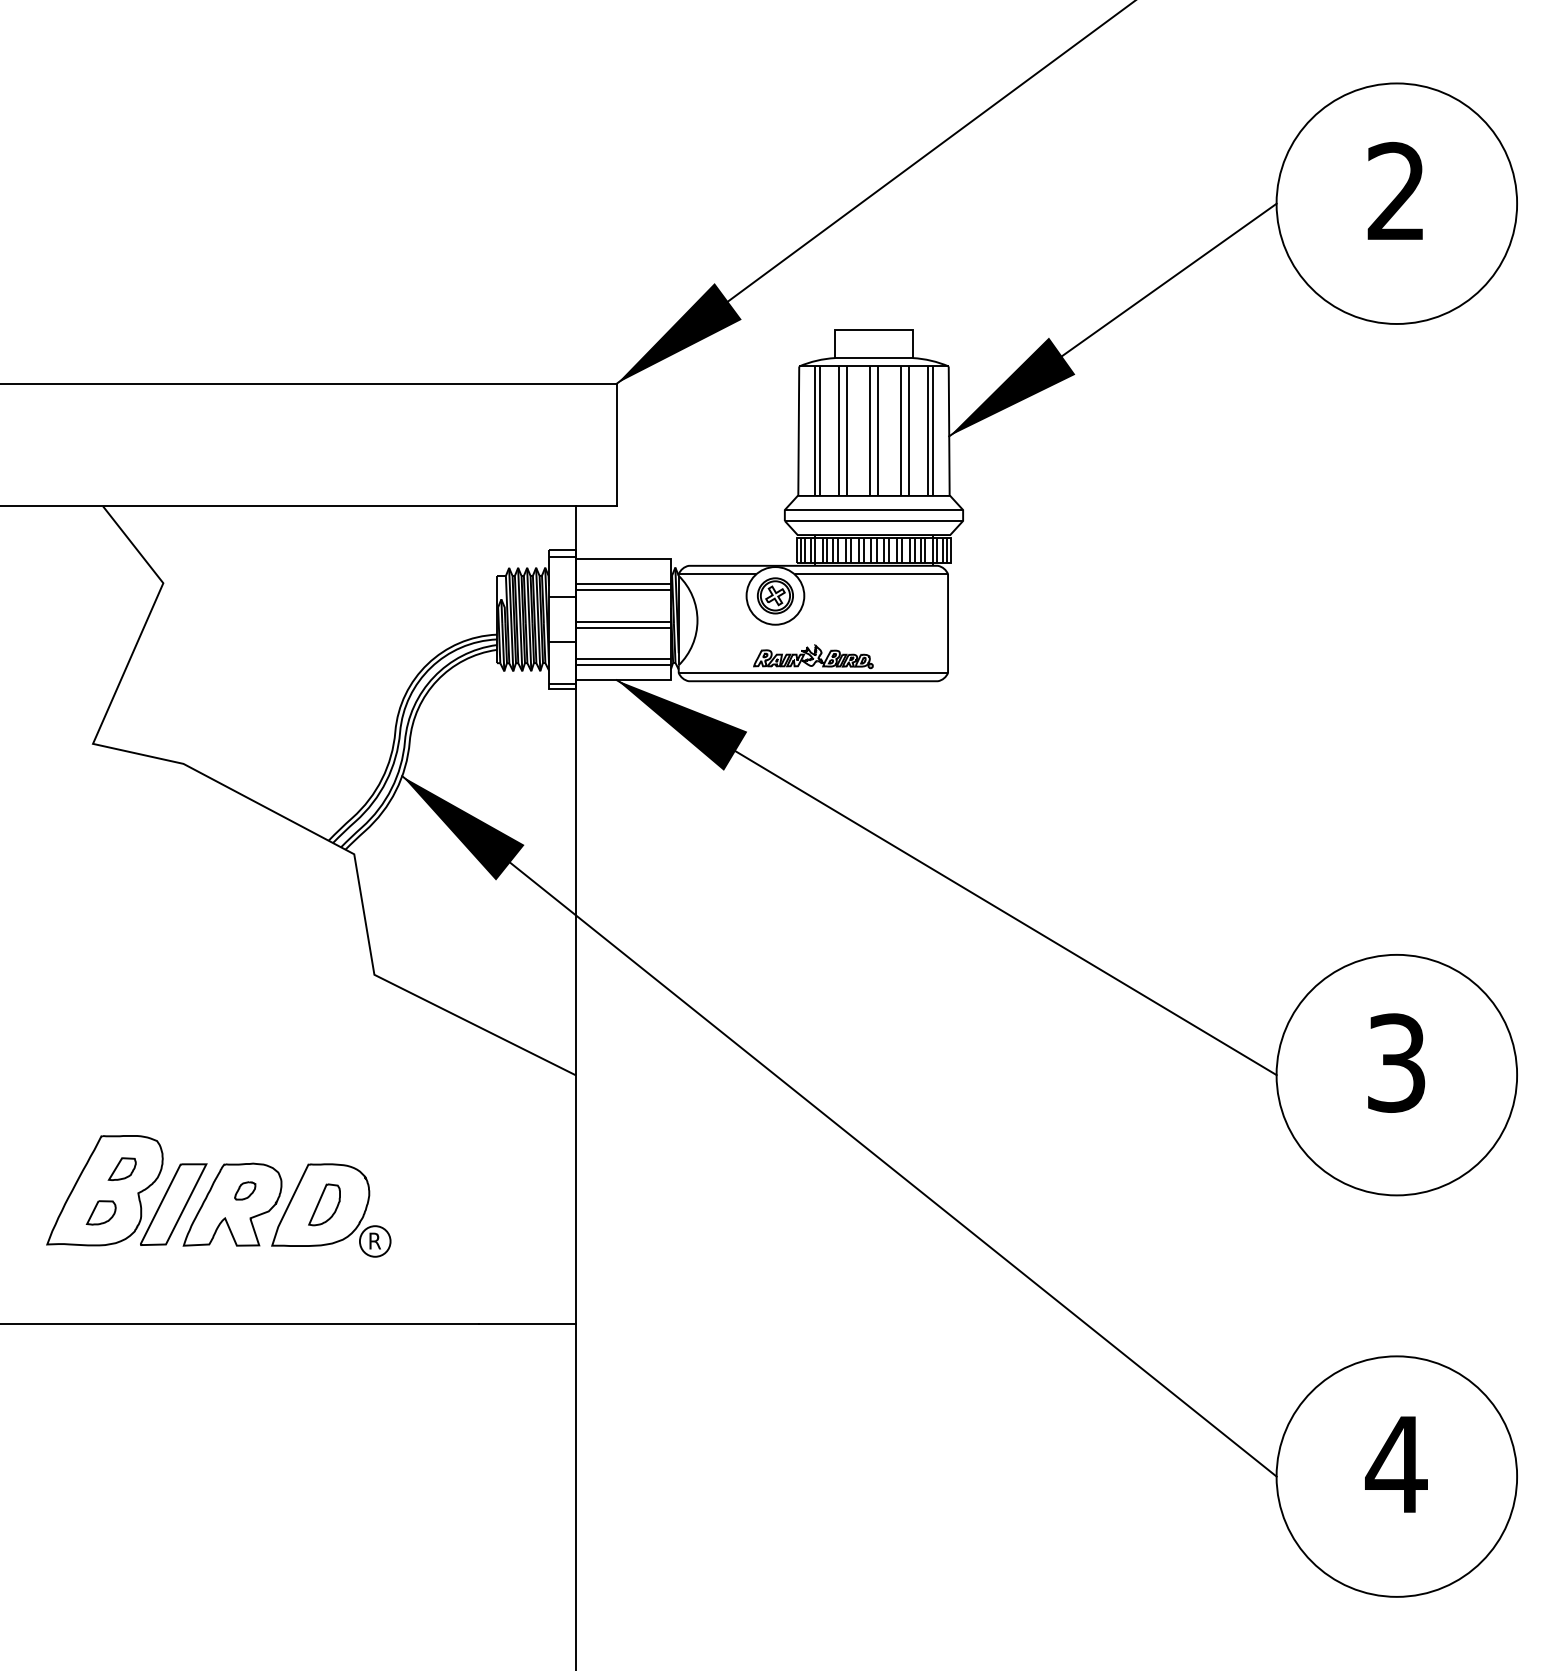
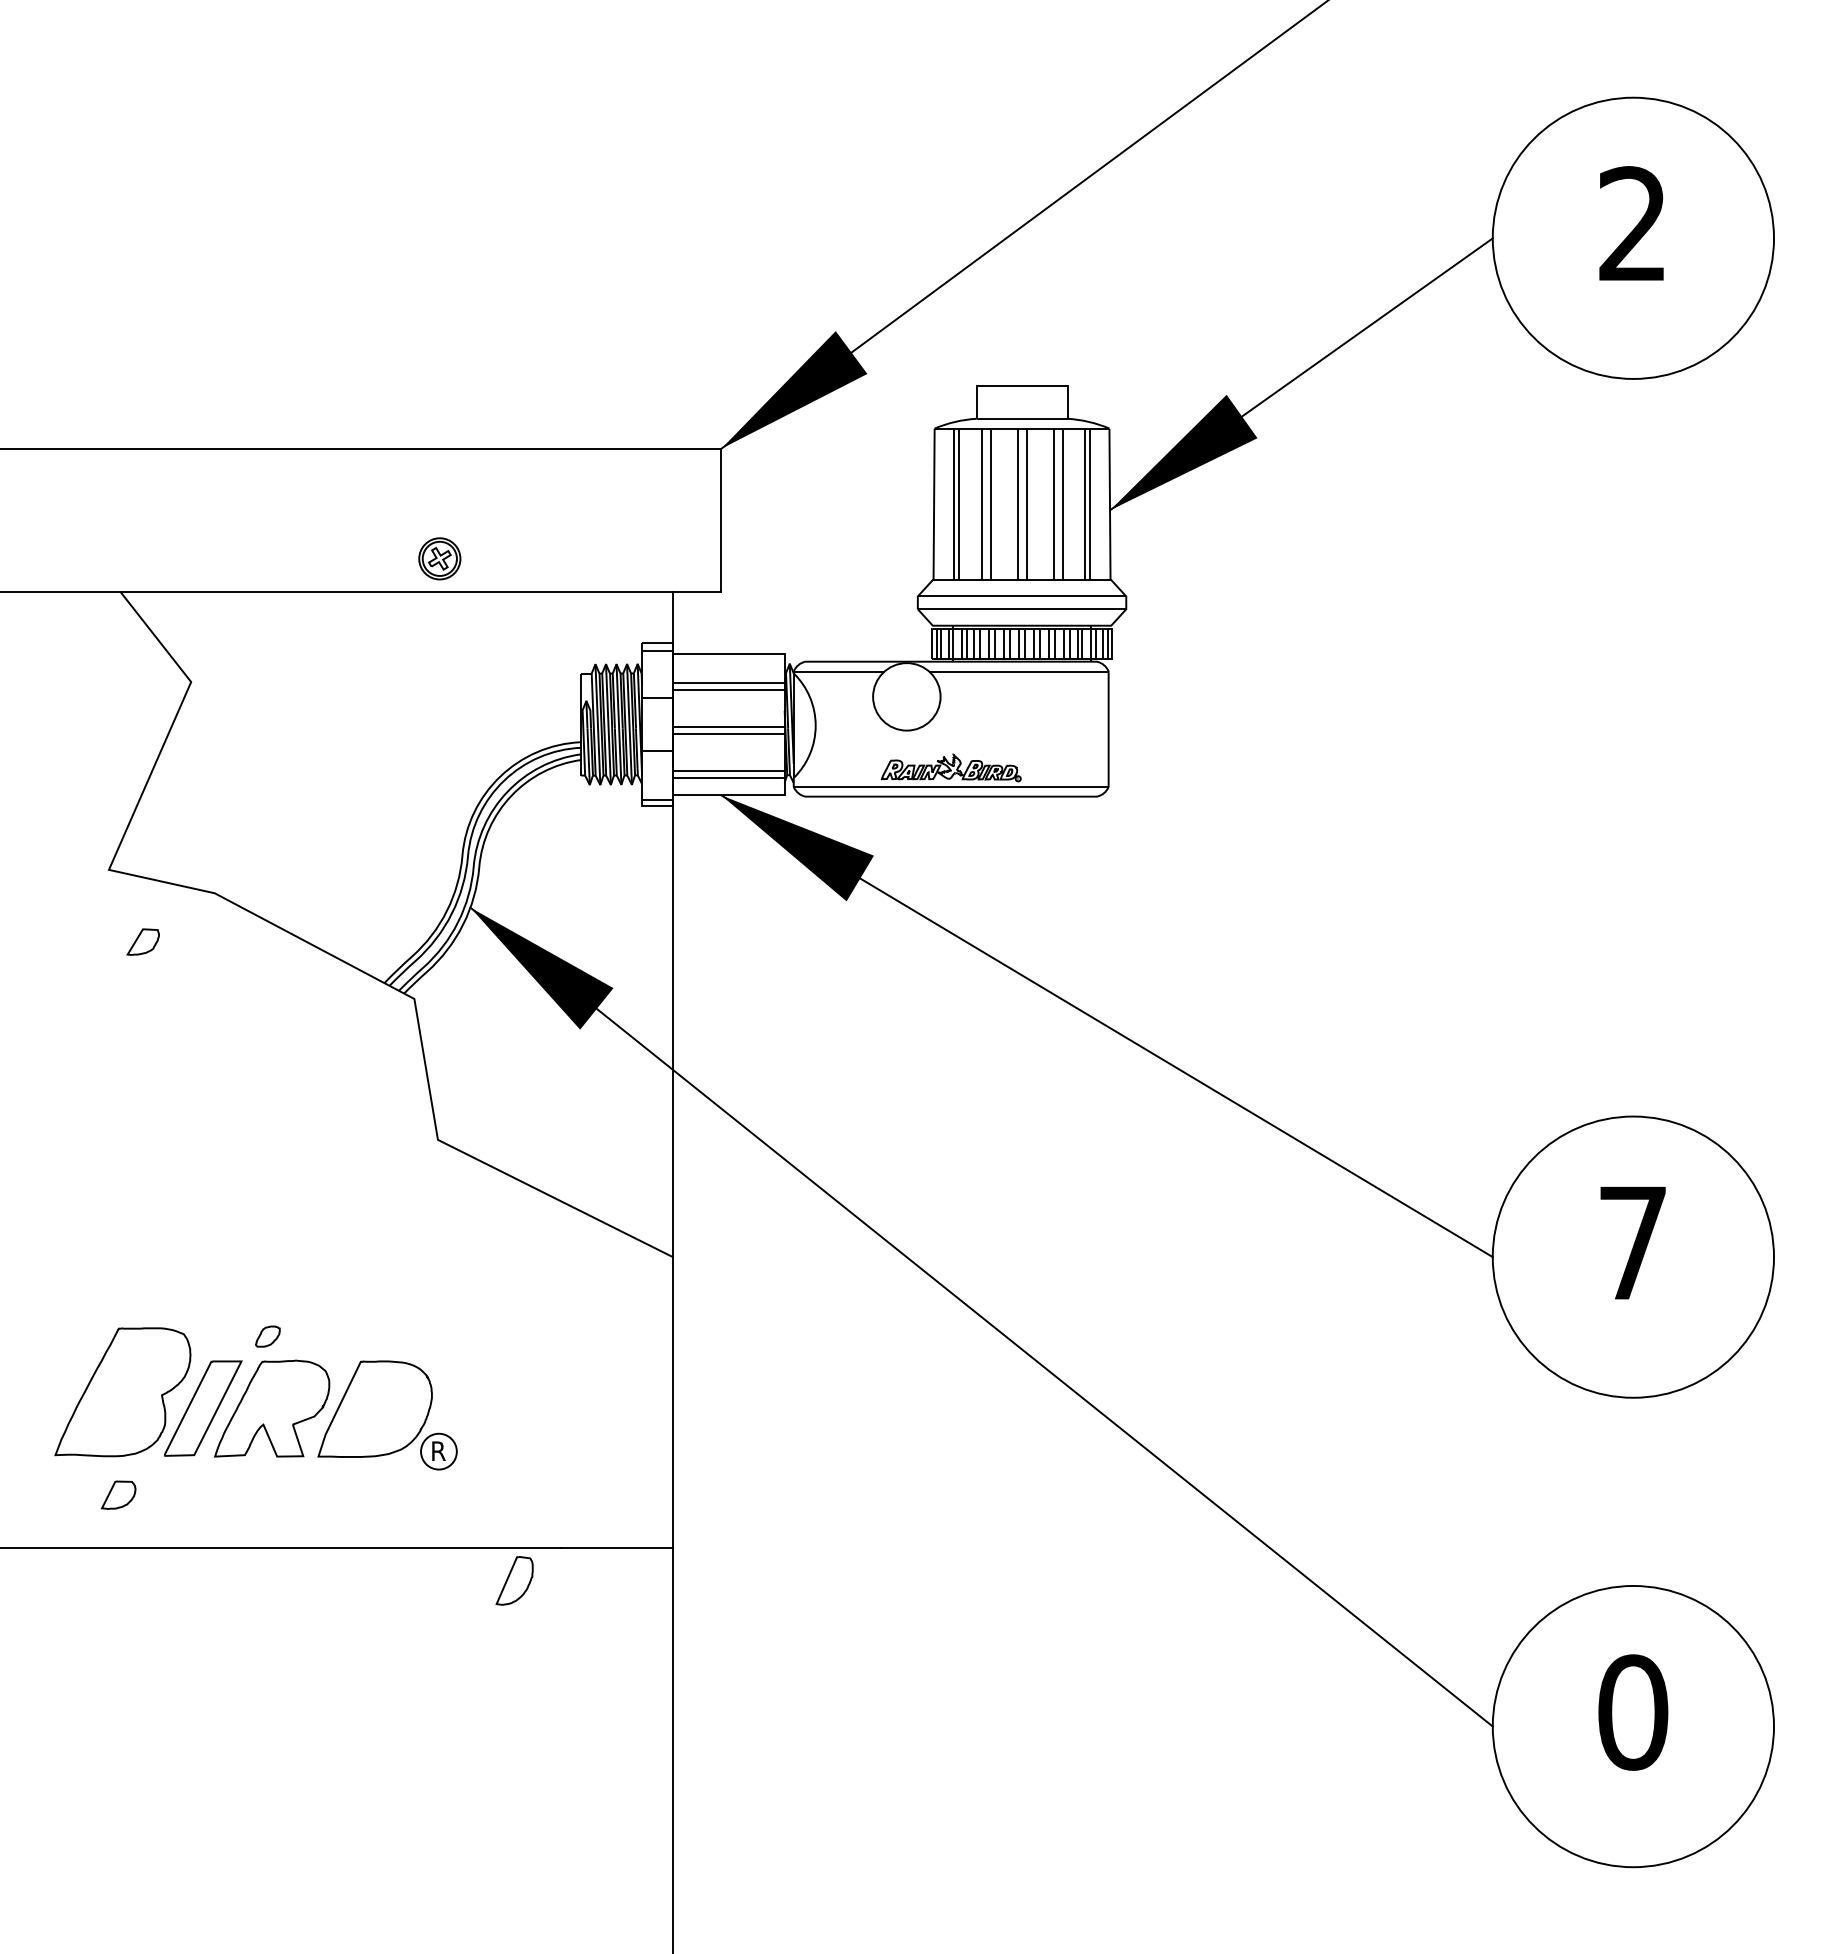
part: (775, 595) -> (439, 558), moved
text: (1396, 1062) -> (1632, 1242), 3 -> 7
part: (121, 1168) -> (142, 941), moved
part: (244, 1190) -> (267, 1336), moved
part: (324, 1204) -> (514, 1580), moved
part: (101, 1212) -> (118, 1494), moved
text: (1396, 1464) -> (1632, 1712), 4 -> 0

